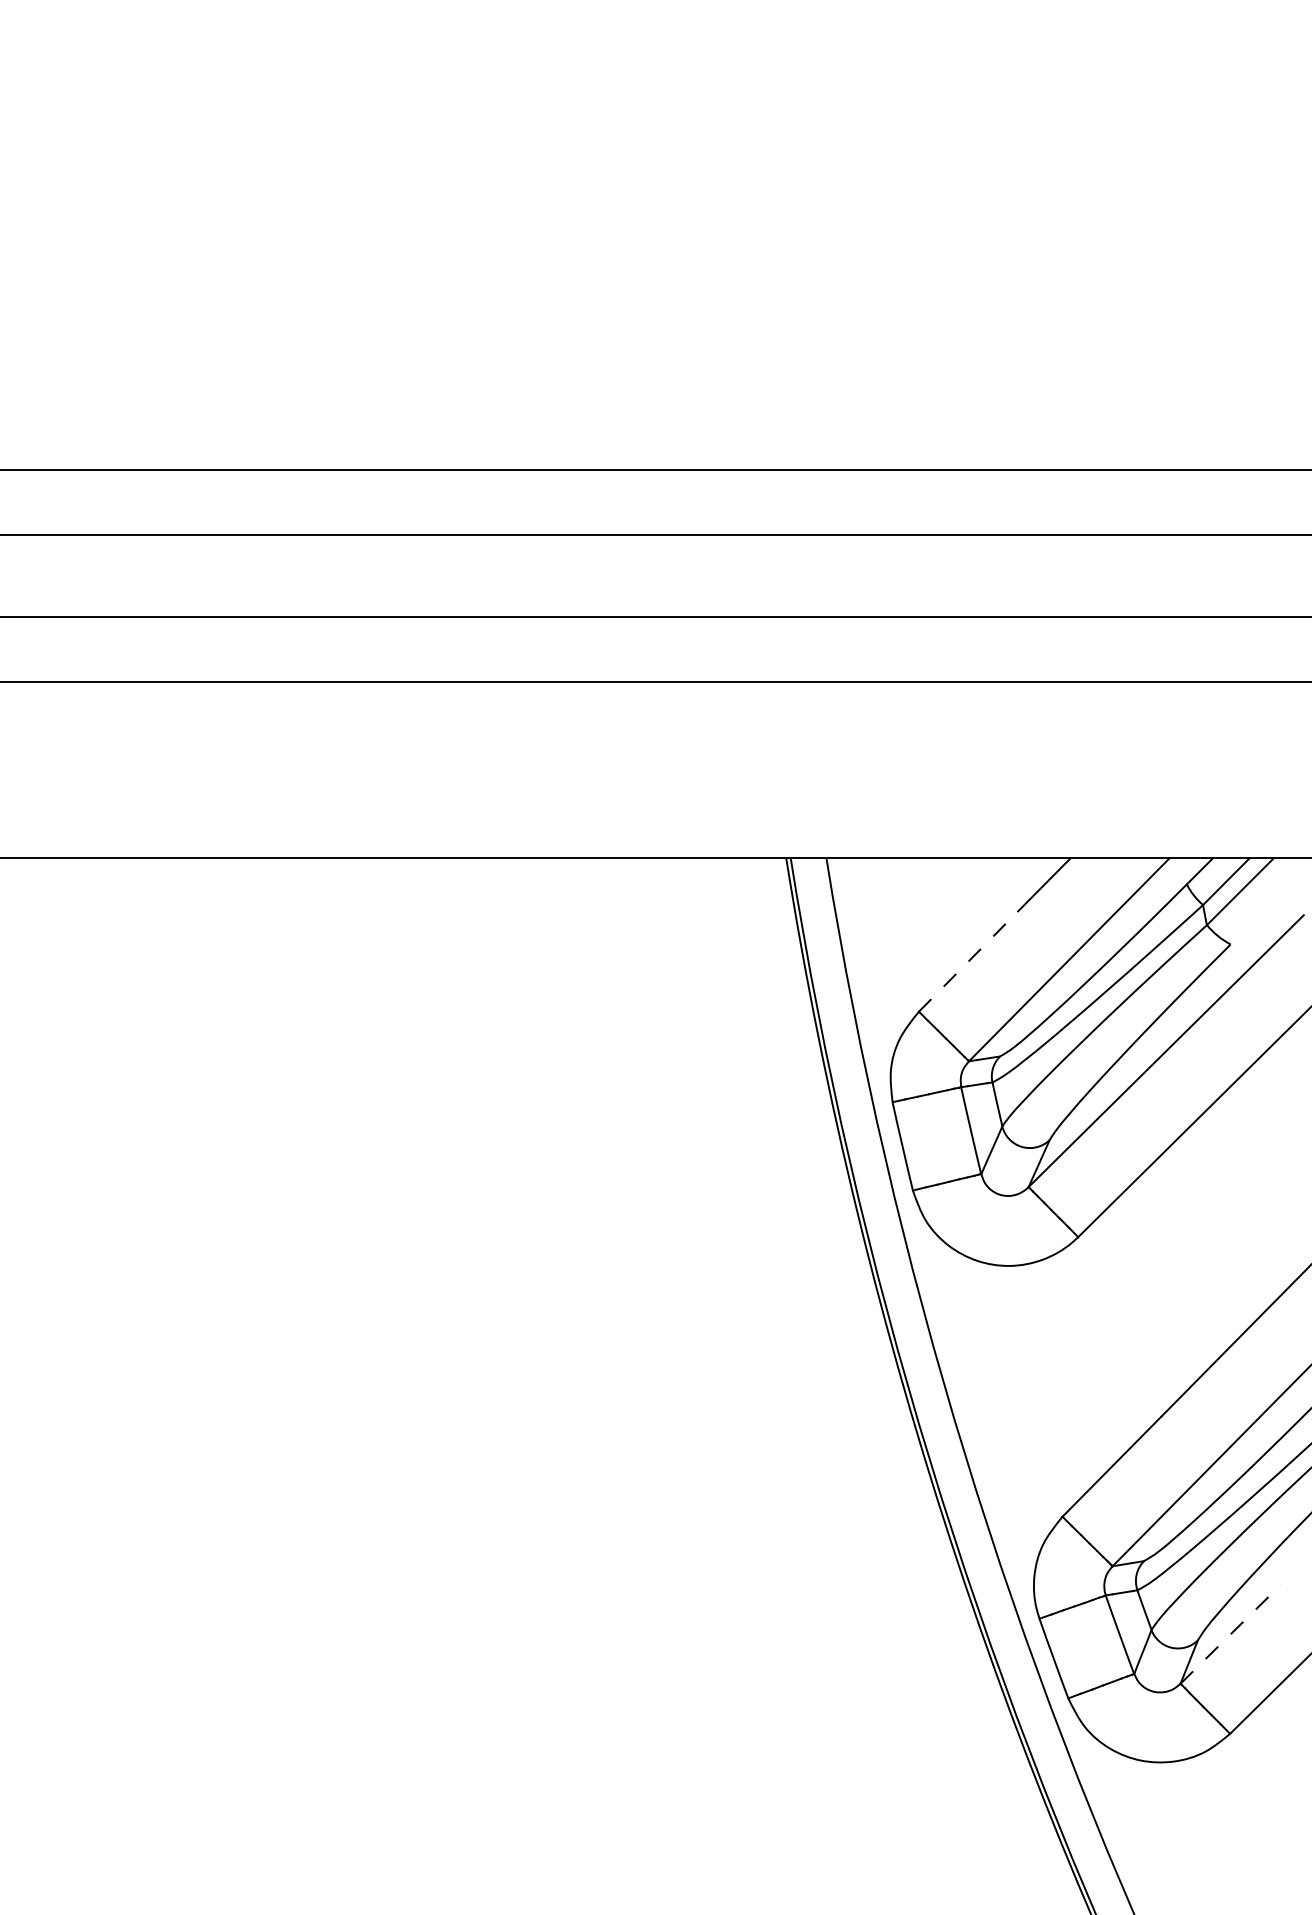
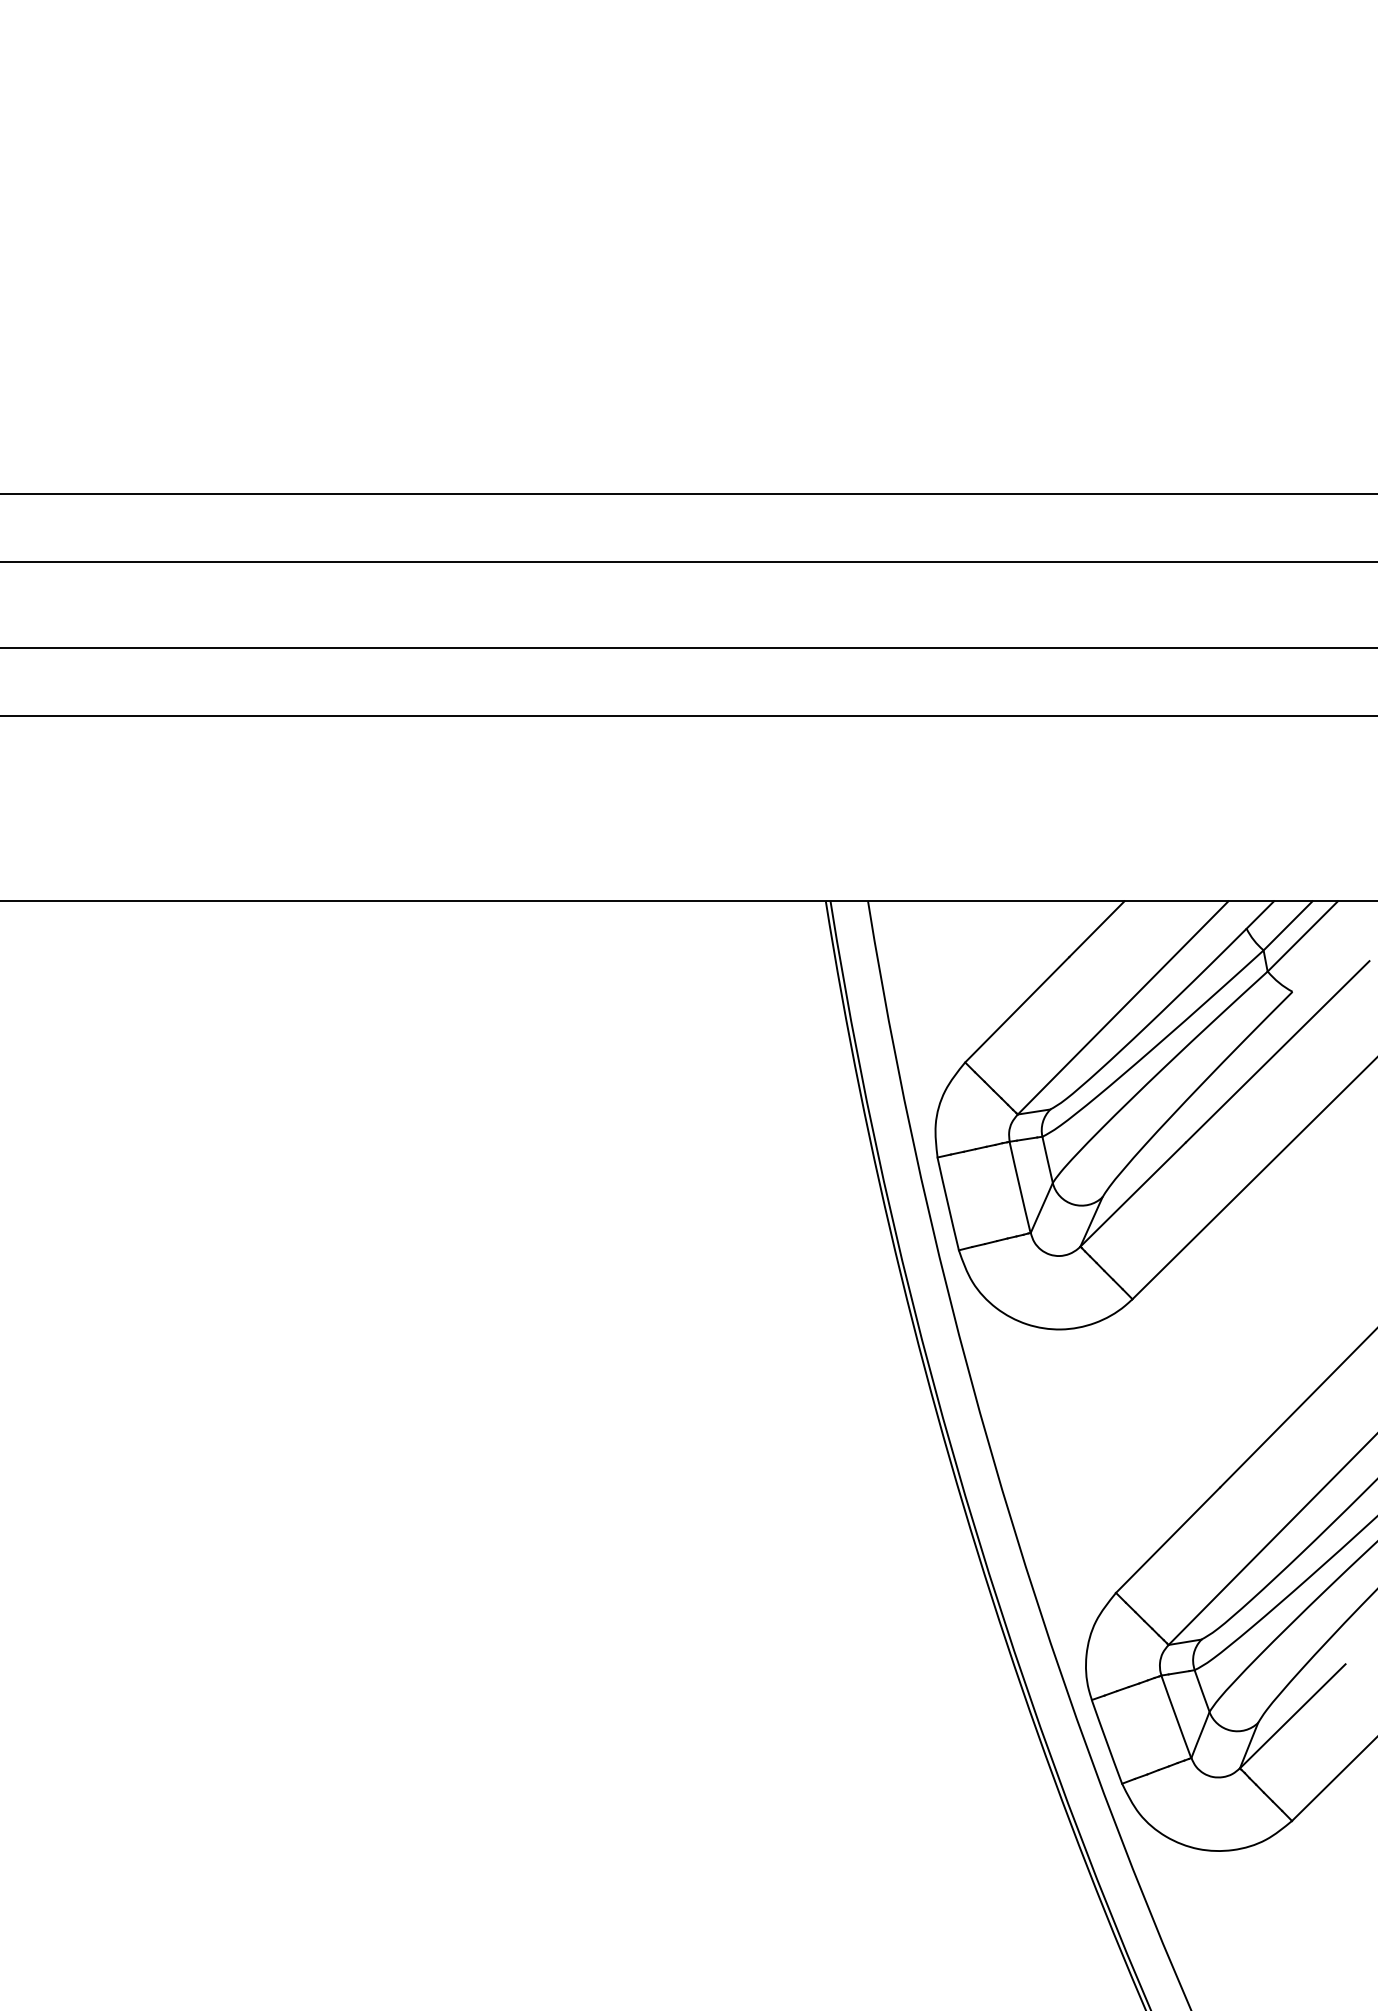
line: (968, 961) -> (1017, 1009), dashed -> solid
line: (1230, 1634) -> (1292, 1716), dashed -> solid

